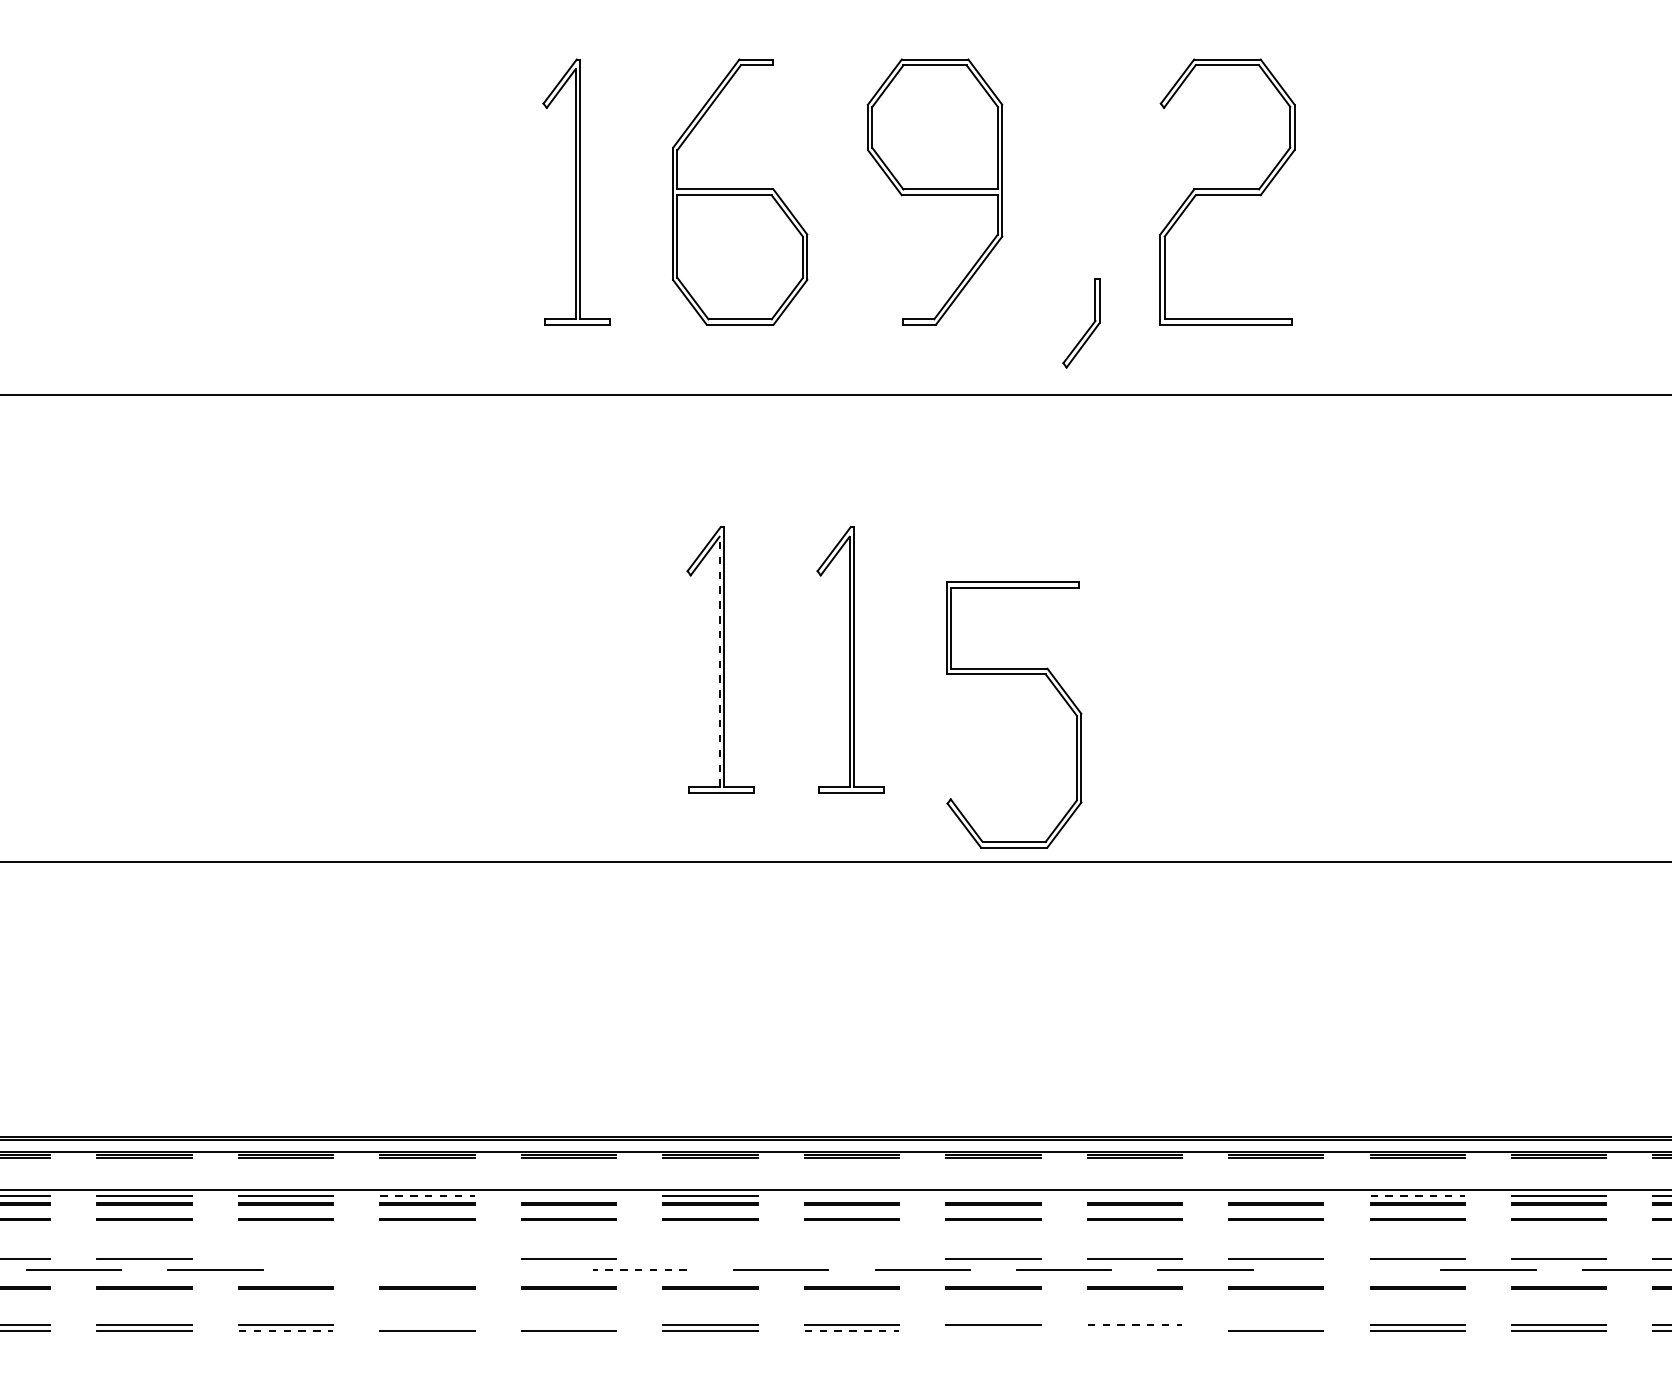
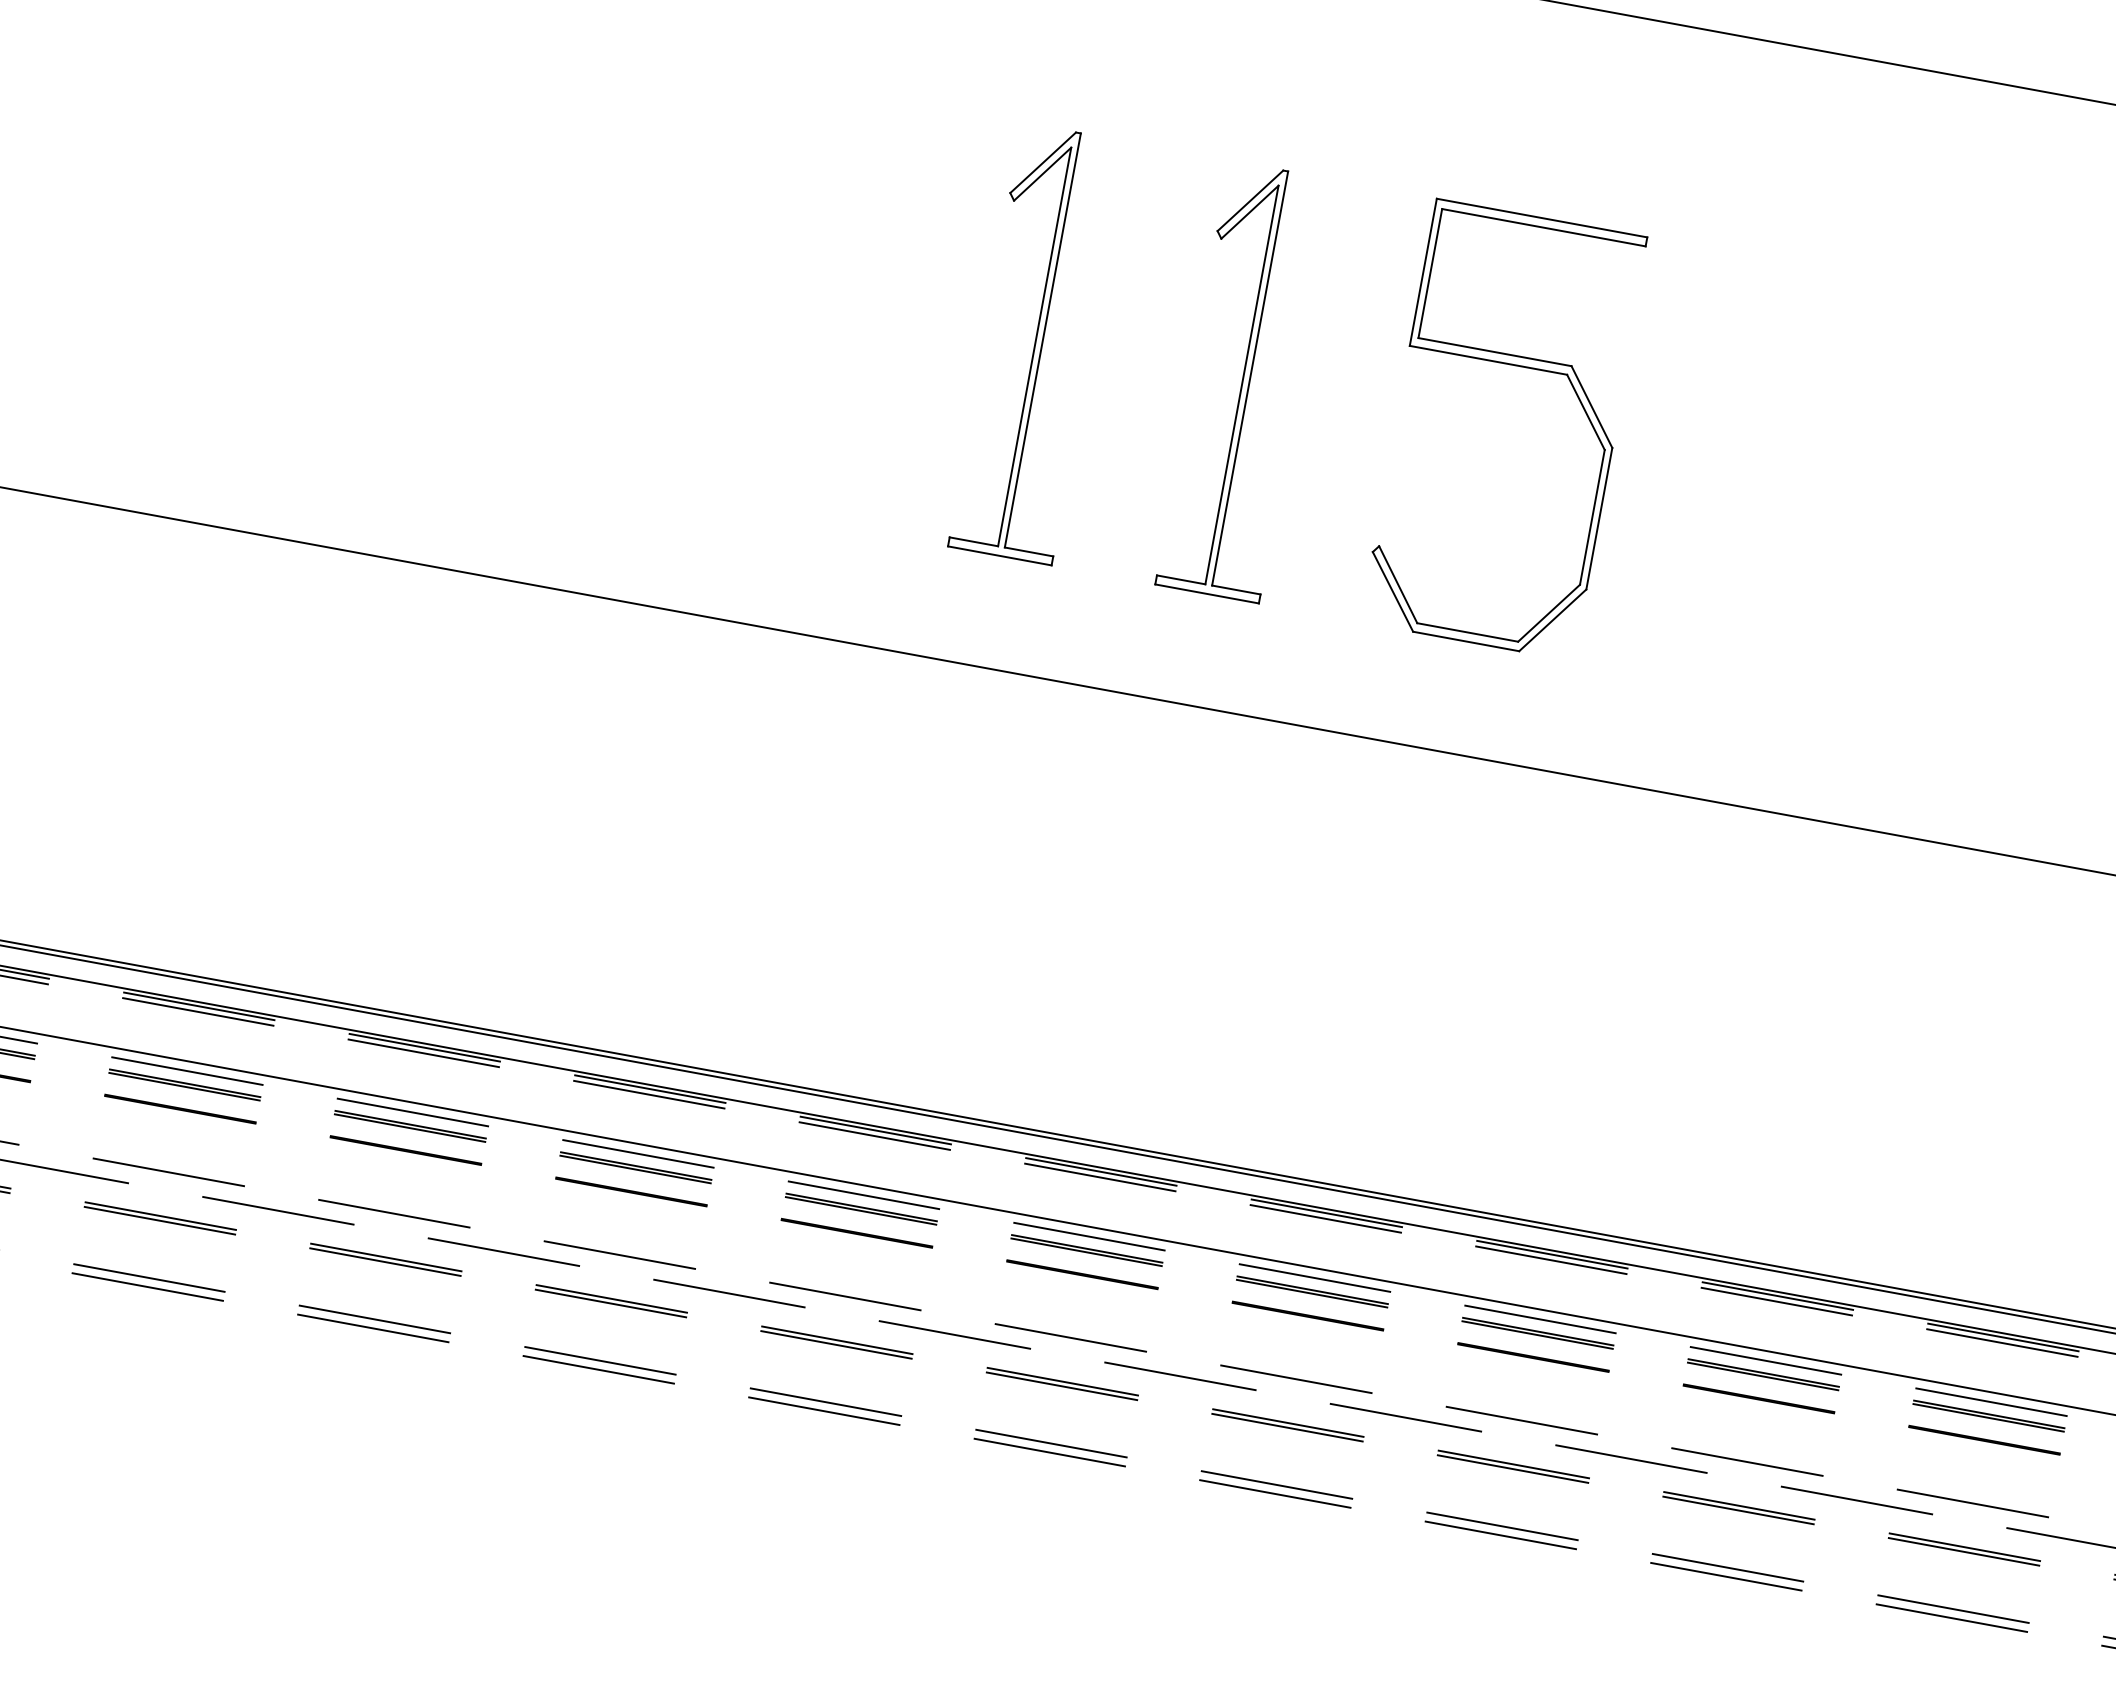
line: (719, 661) -> (1034, 346), dashed -> solid
part: (1014, 674) -> (1517, 365), moved
line: (428, 1195) -> (414, 1112), dashed -> solid
line: (568, 1195) -> (637, 1153), added
line: (851, 1195) -> (1088, 1236), added
line: (993, 1195) -> (1315, 1277), added
line: (1134, 1195) -> (1540, 1319), added
line: (1276, 1195) -> (1766, 1360), added
line: (1418, 1195) -> (1992, 1402), dashed -> solid
line: (427, 1258) -> (394, 1212), added
line: (285, 1259) -> (167, 1172), added
line: (710, 1259) -> (845, 1297), added
line: (851, 1259) -> (1070, 1338), added
line: (356, 1270) -> (277, 1211), added
line: (498, 1270) -> (504, 1252), added
line: (639, 1270) -> (728, 1293), dashed -> solid
line: (1346, 1270) -> (1856, 1500), added
line: (427, 1325) -> (374, 1319), added
line: (568, 1325) -> (599, 1360), added
line: (1135, 1325) -> (1503, 1526), dashed -> solid
line: (1276, 1325) -> (1728, 1567), added
line: (286, 1331) -> (148, 1287), dashed -> solid
line: (852, 1331) -> (1050, 1453), dashed -> solid
line: (993, 1331) -> (1275, 1494), added
line: (1134, 1331) -> (1500, 1535), added

